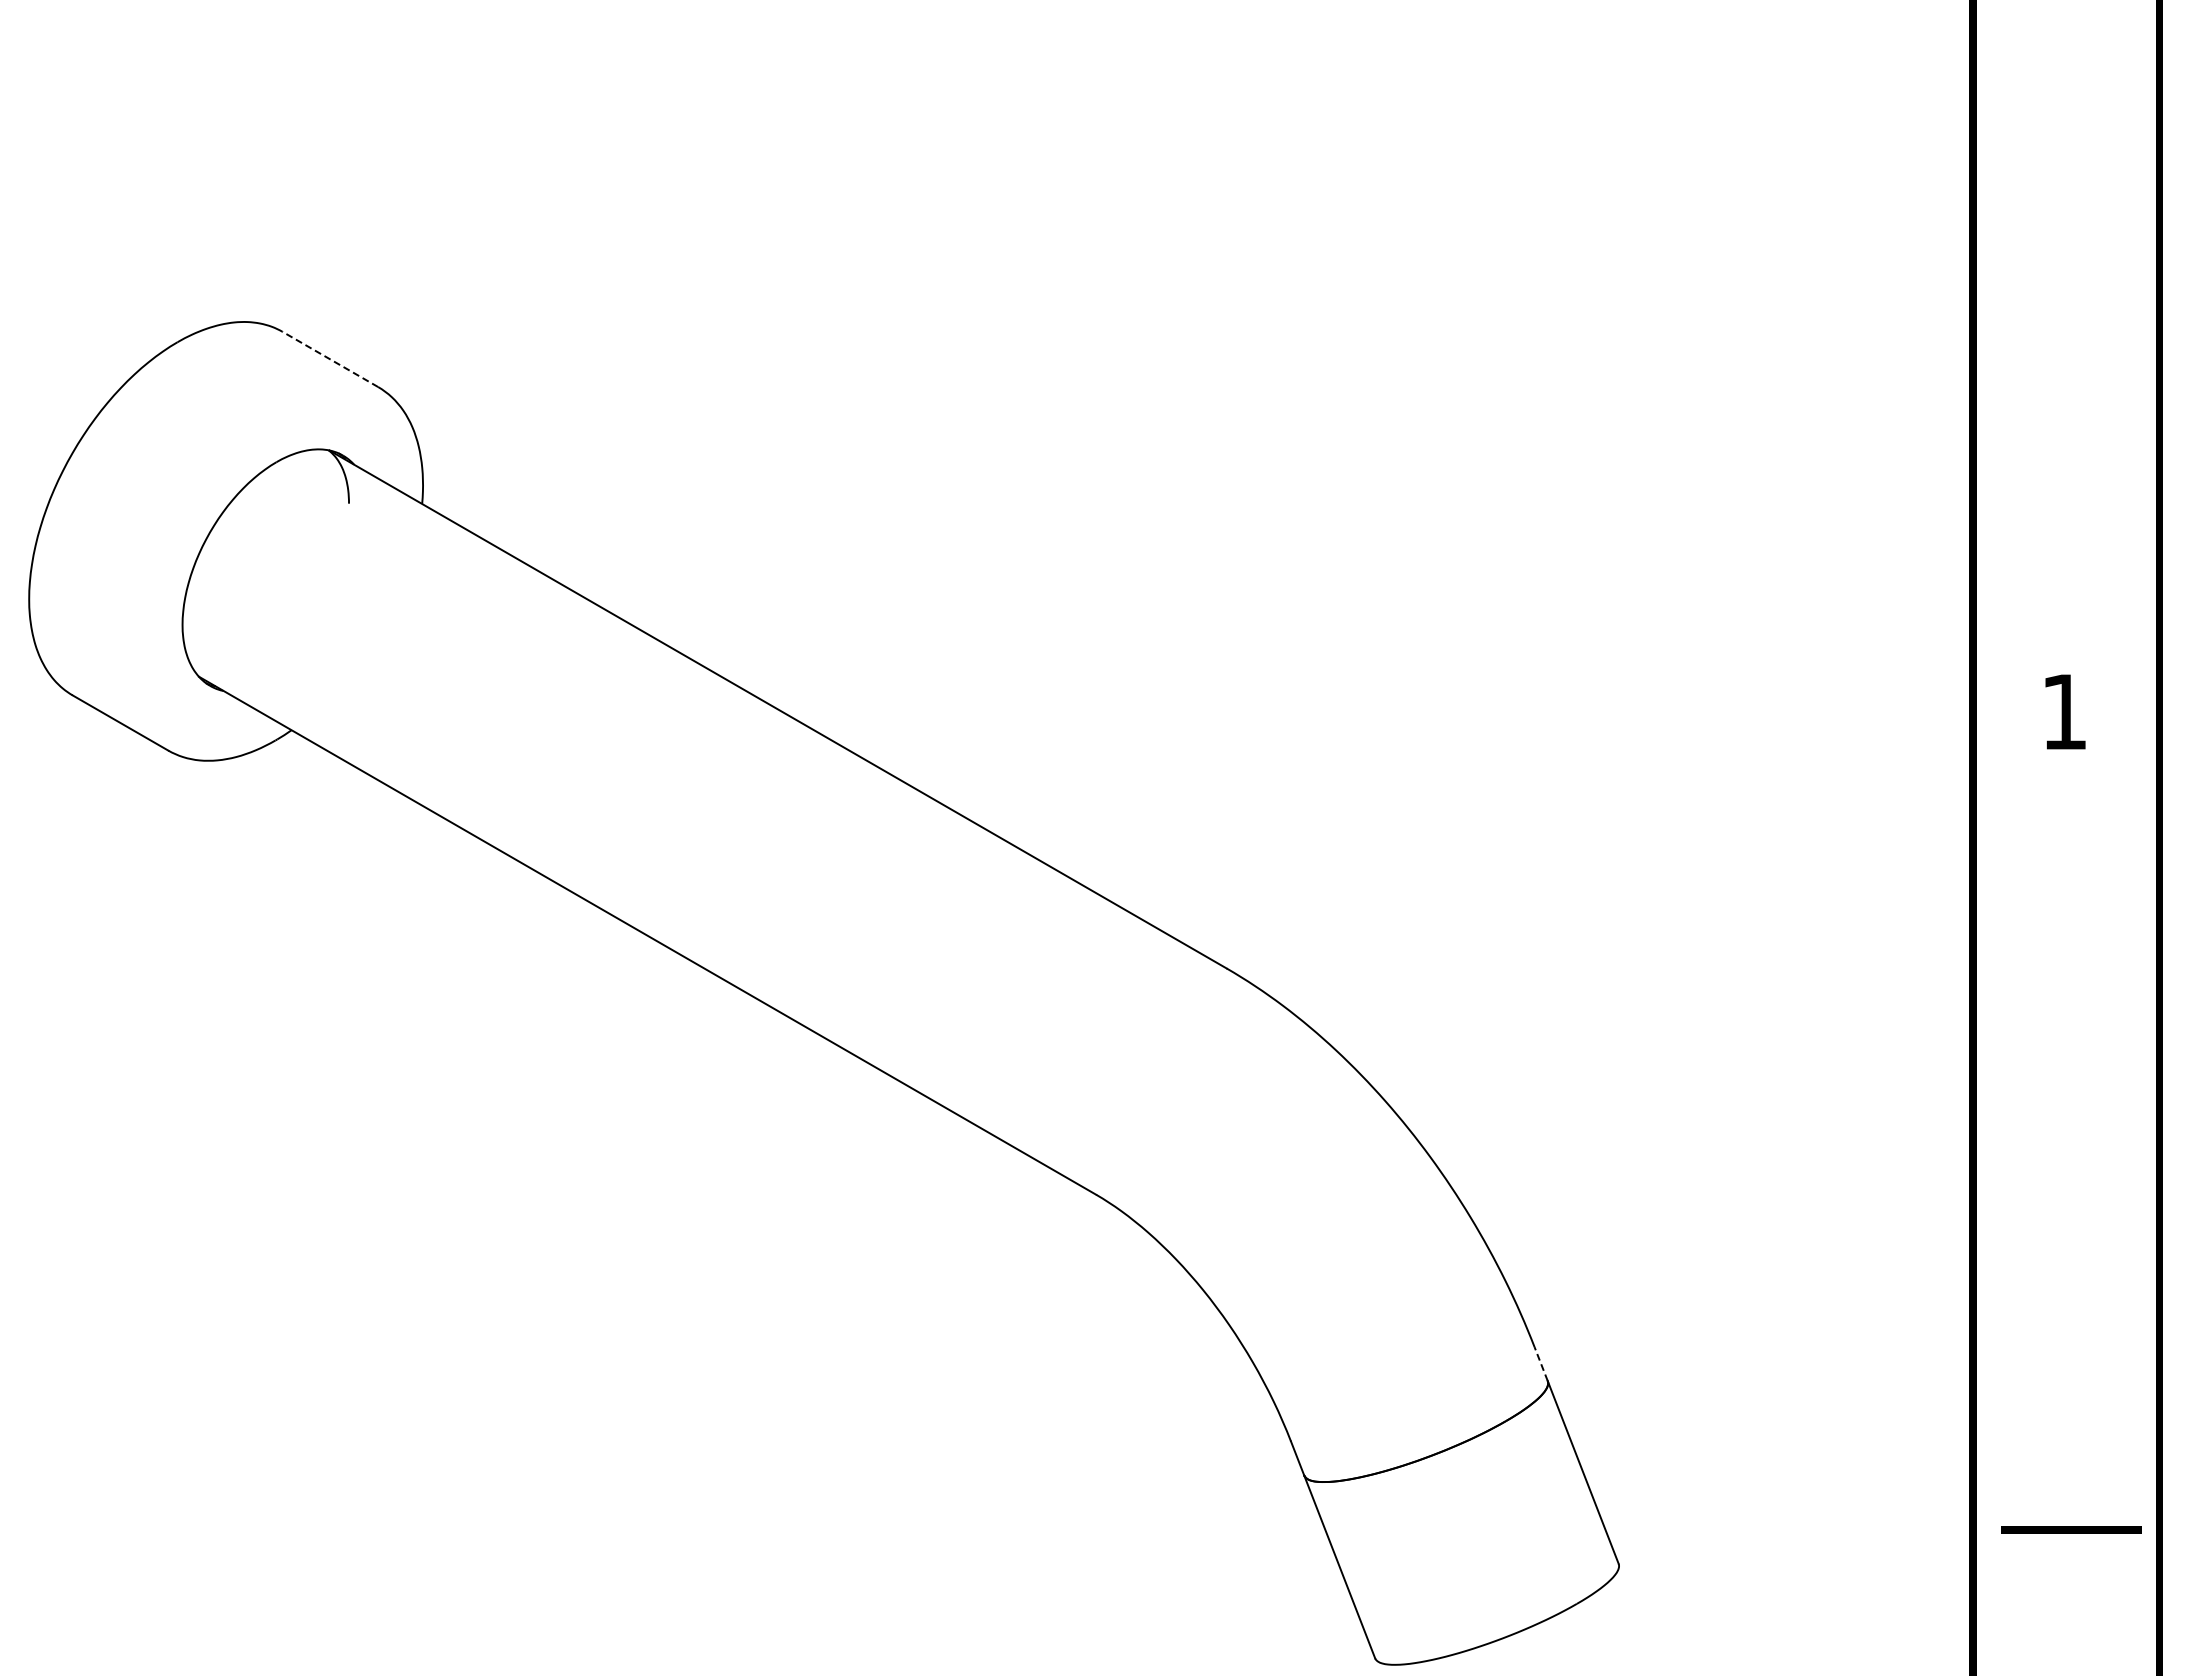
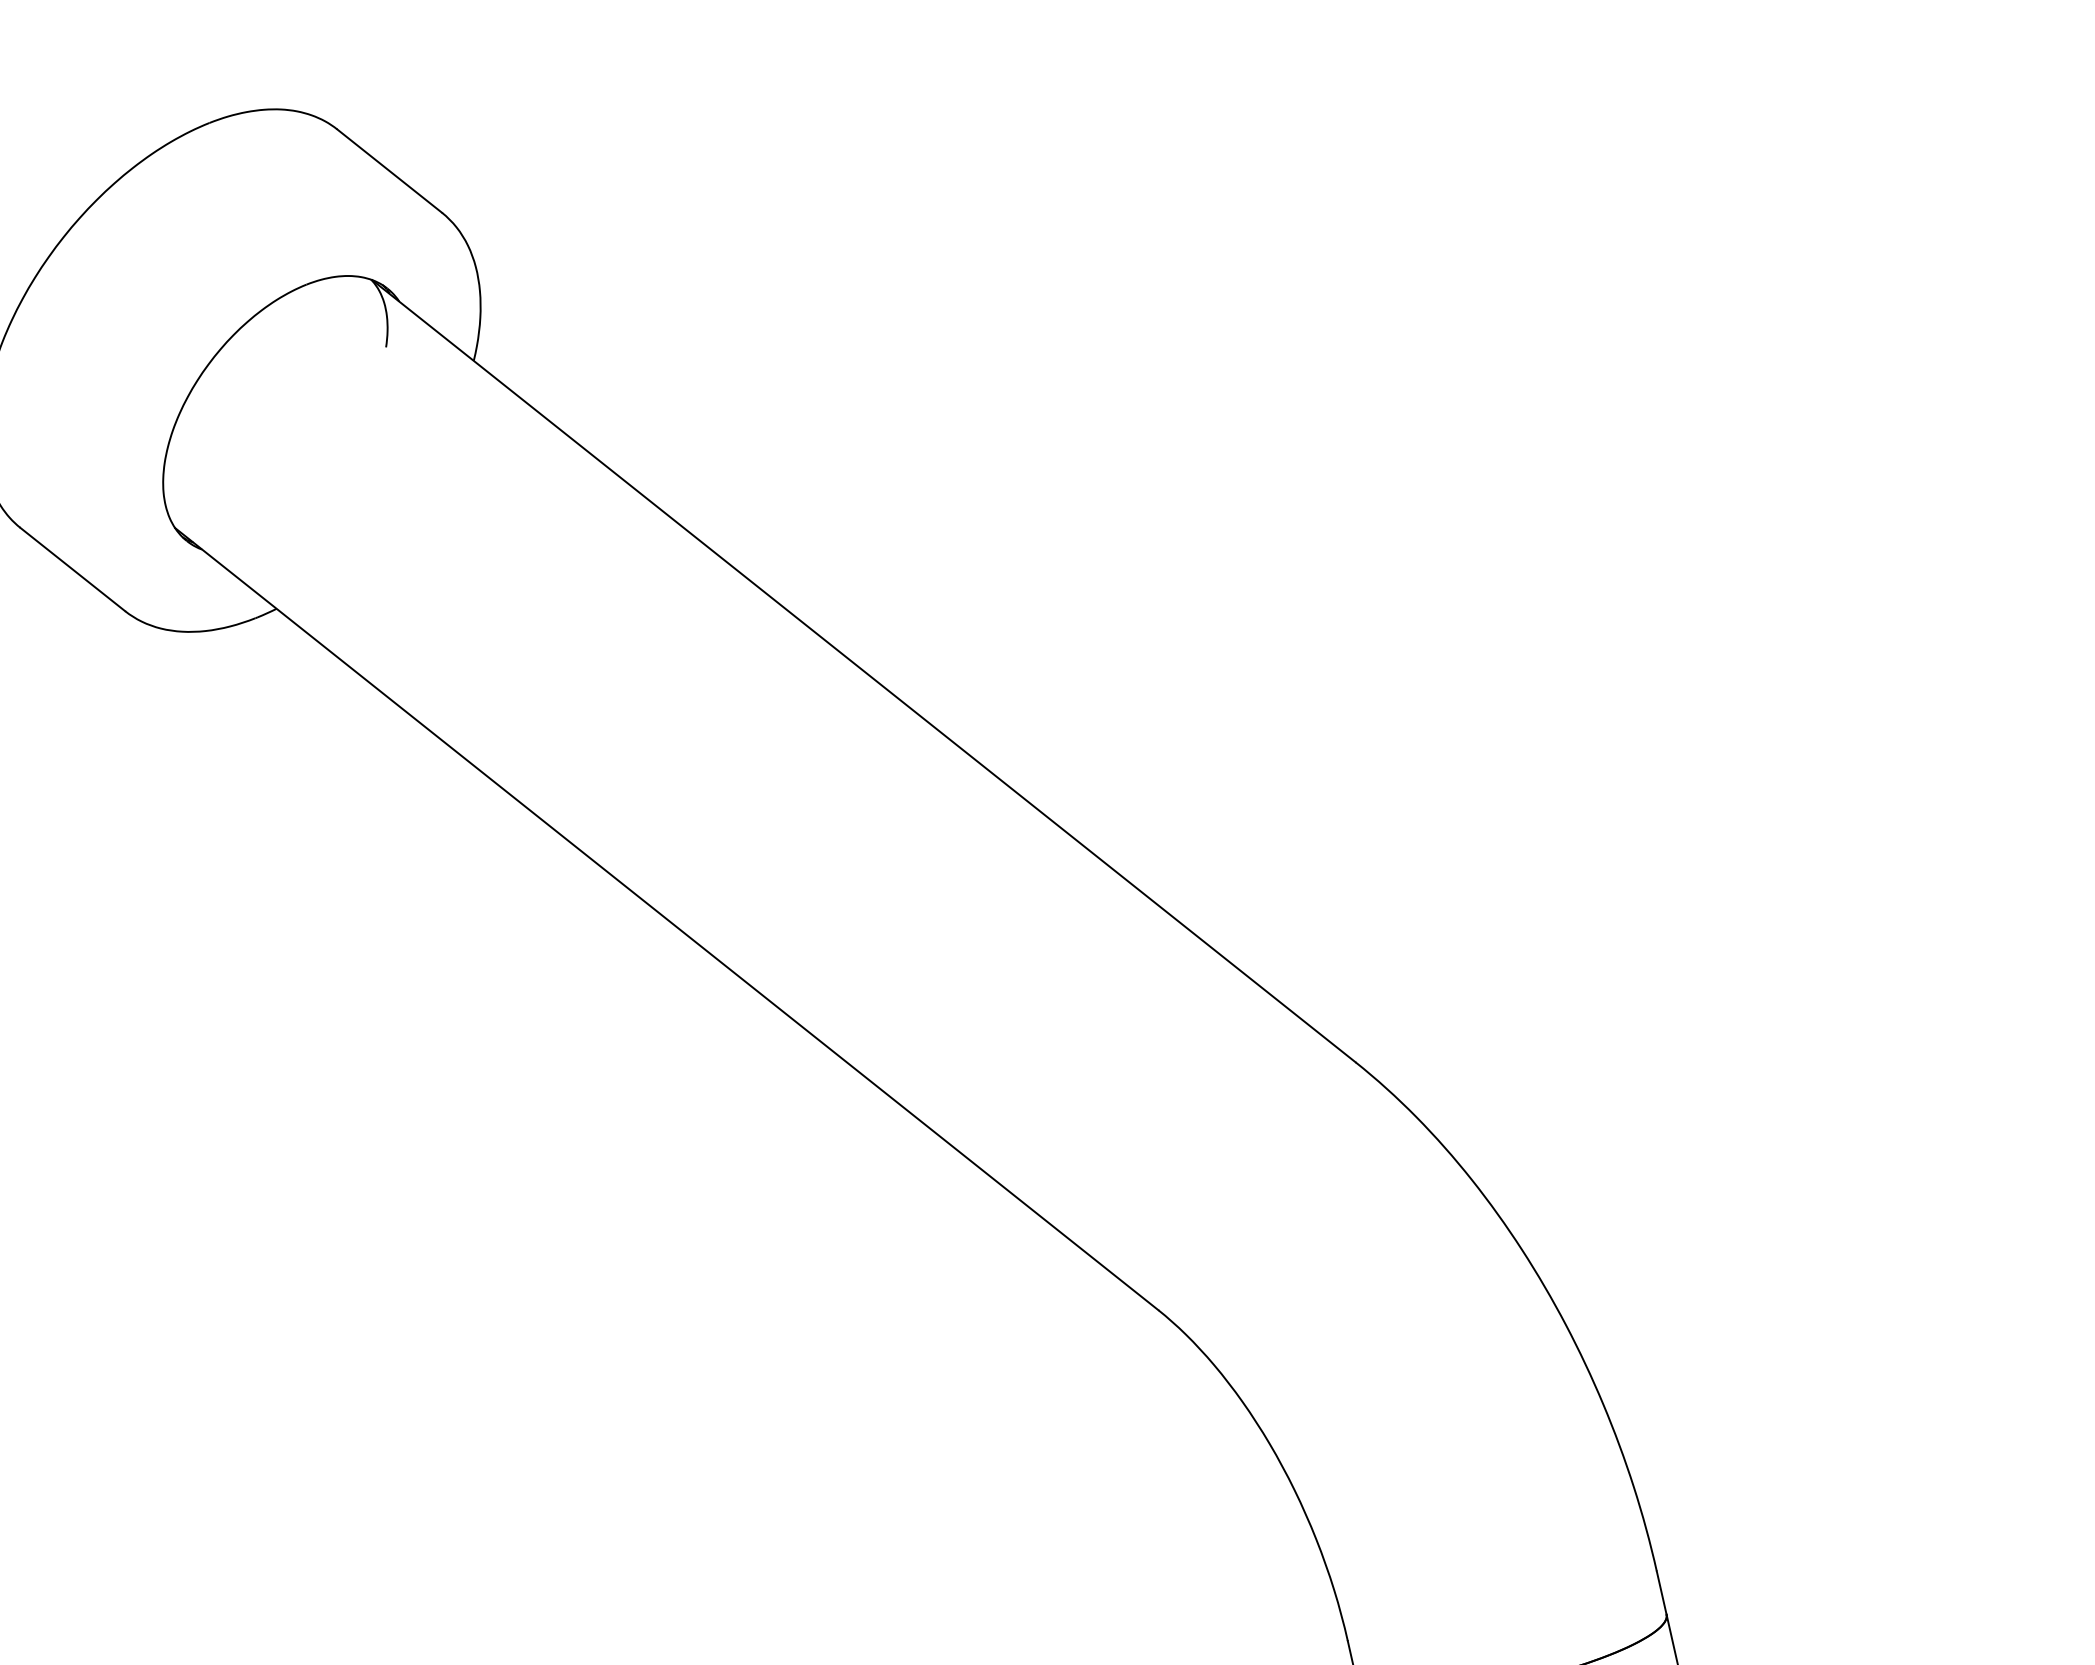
line: (329, 359) -> (388, 170), dashed -> solid
line: (1540, 1363) -> (1661, 1592), dashed -> solid

